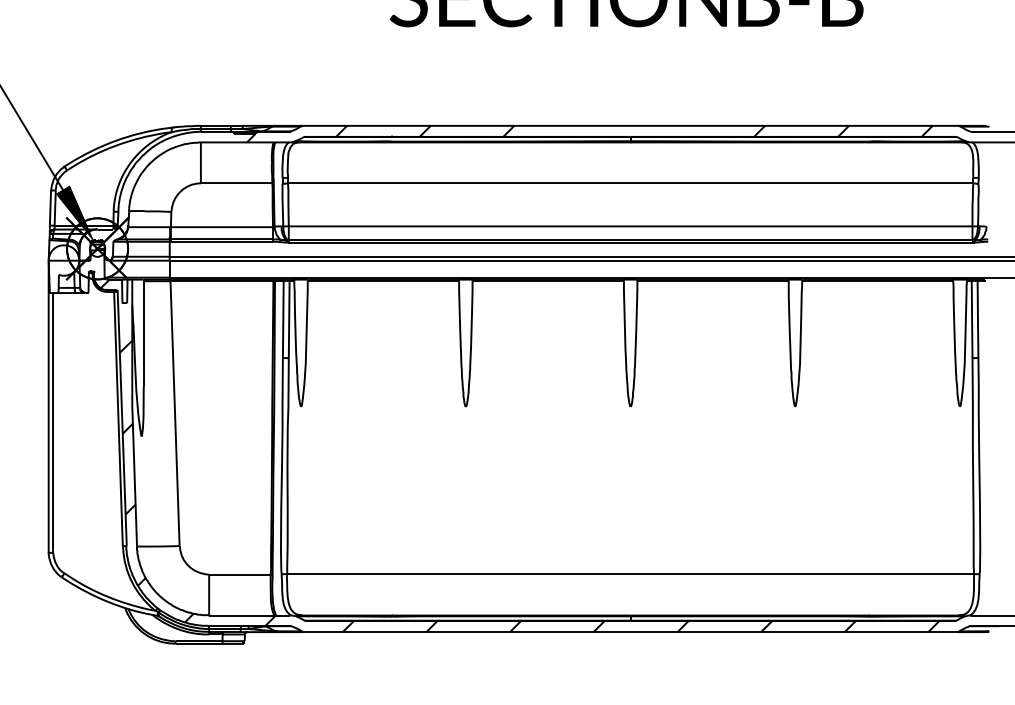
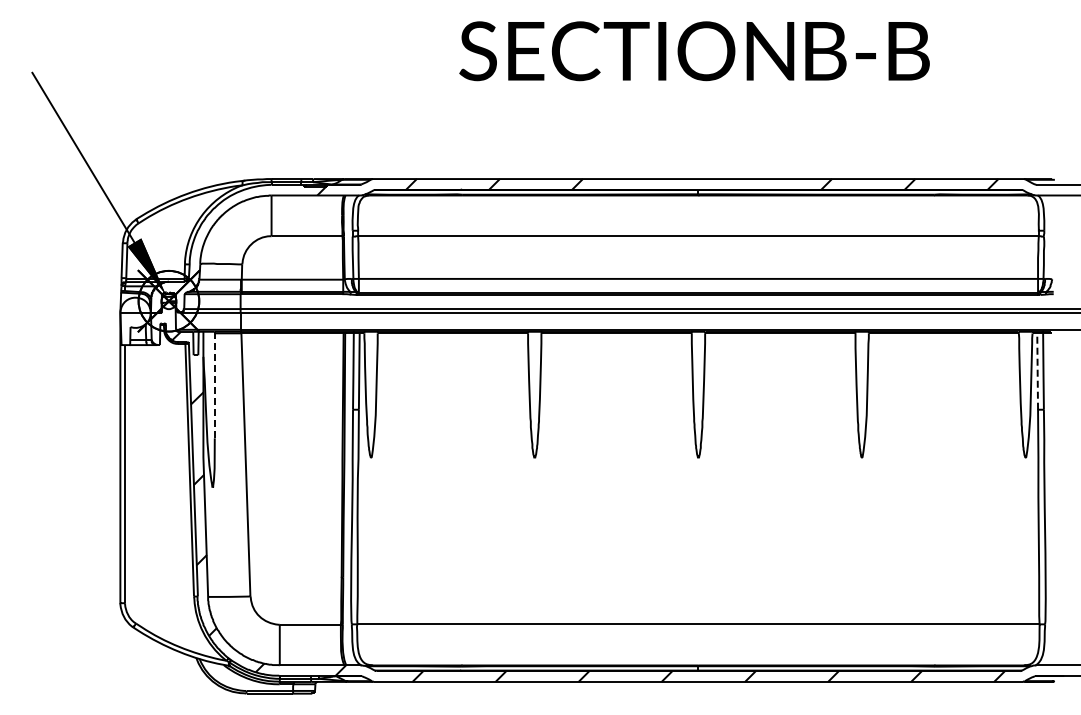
line: (971, 319) -> (1037, 371), solid -> dashed
line: (143, 332) -> (214, 384), solid -> dashed

